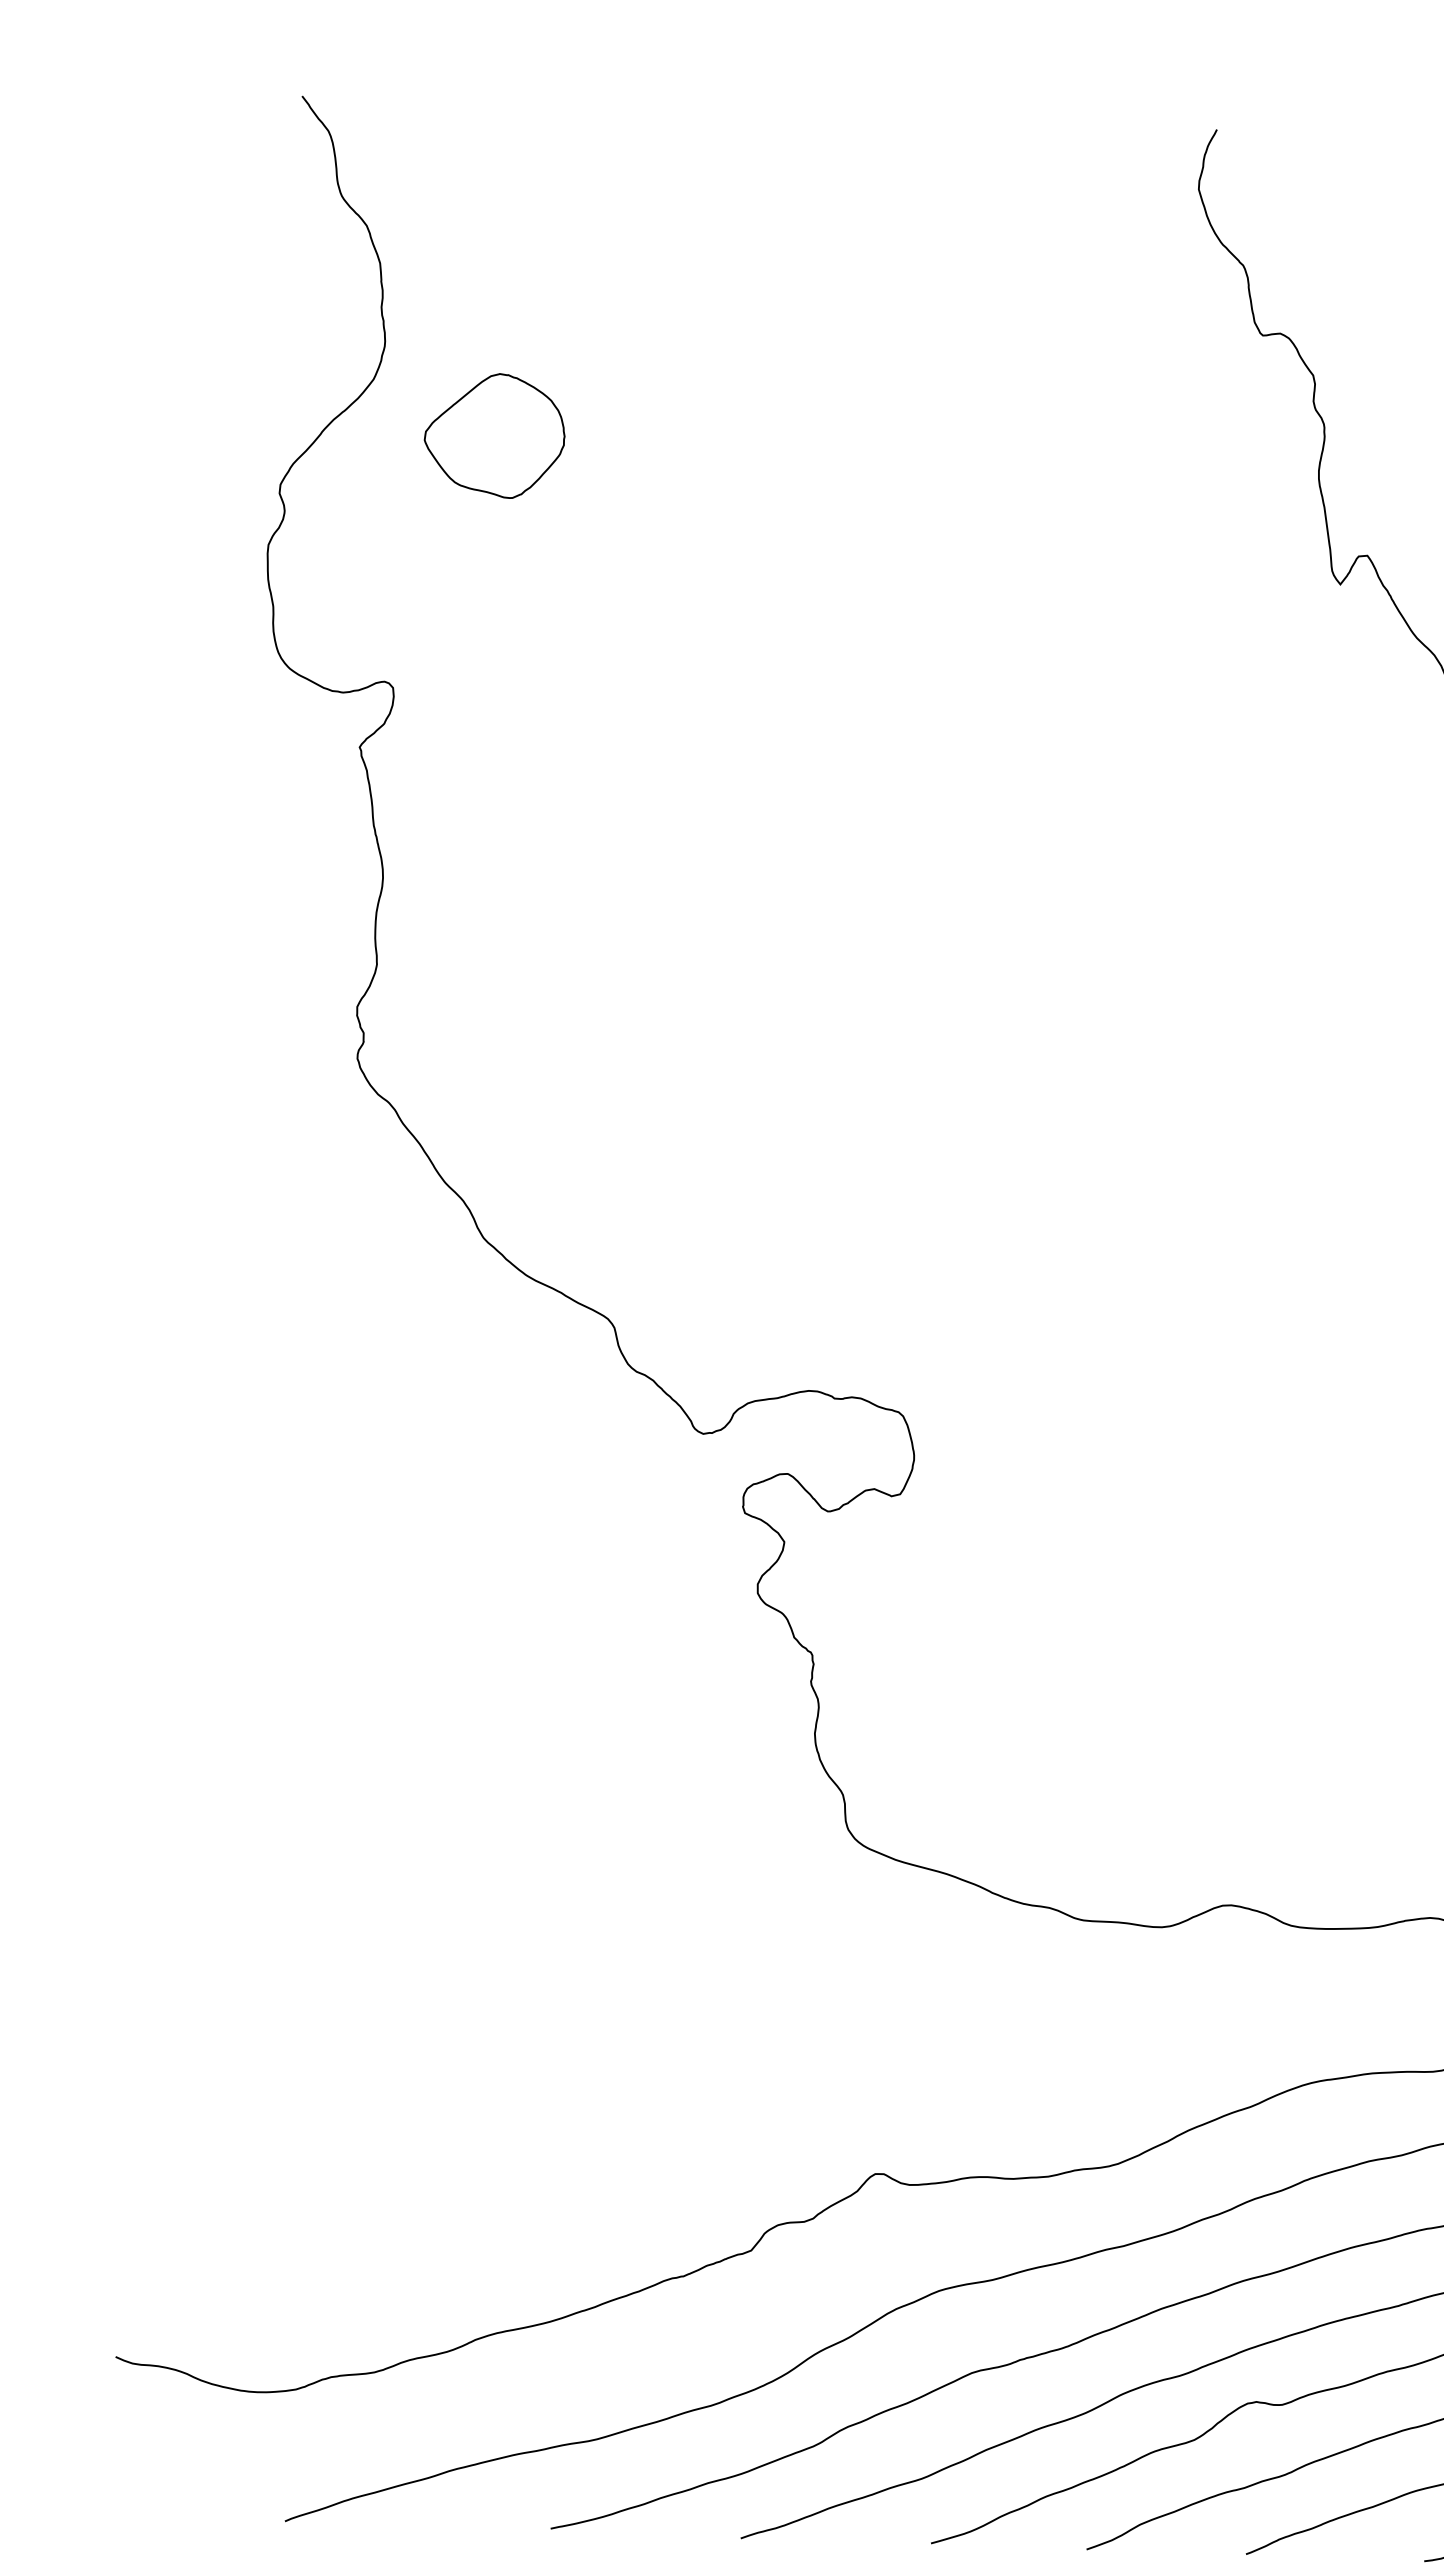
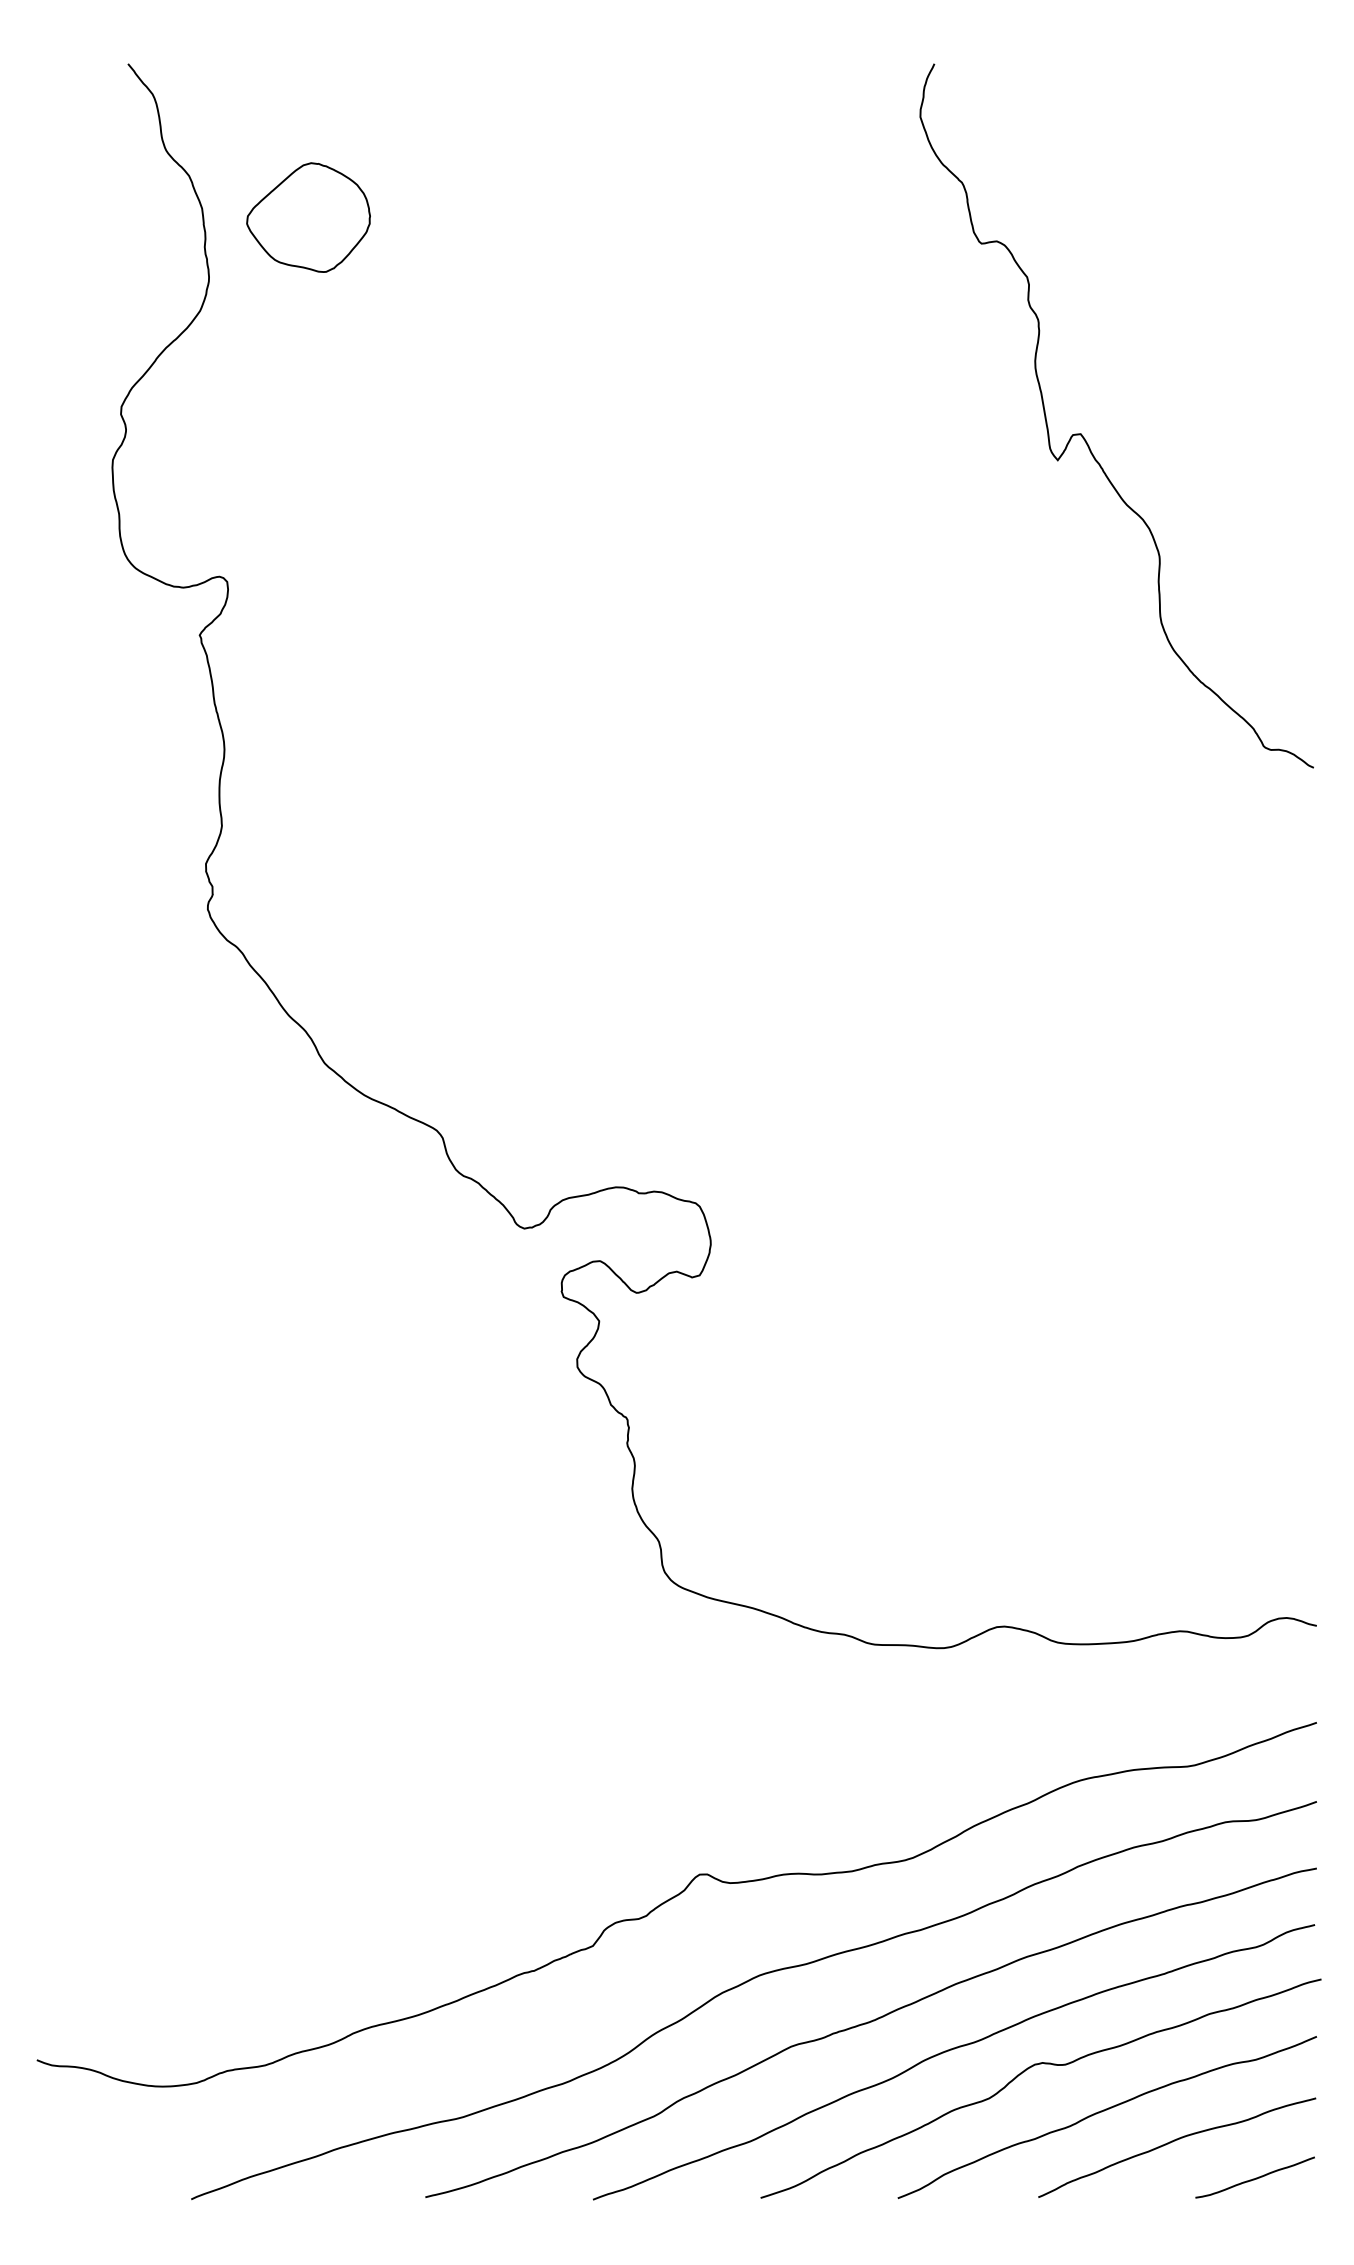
part: (494, 435) -> (308, 217), moved

